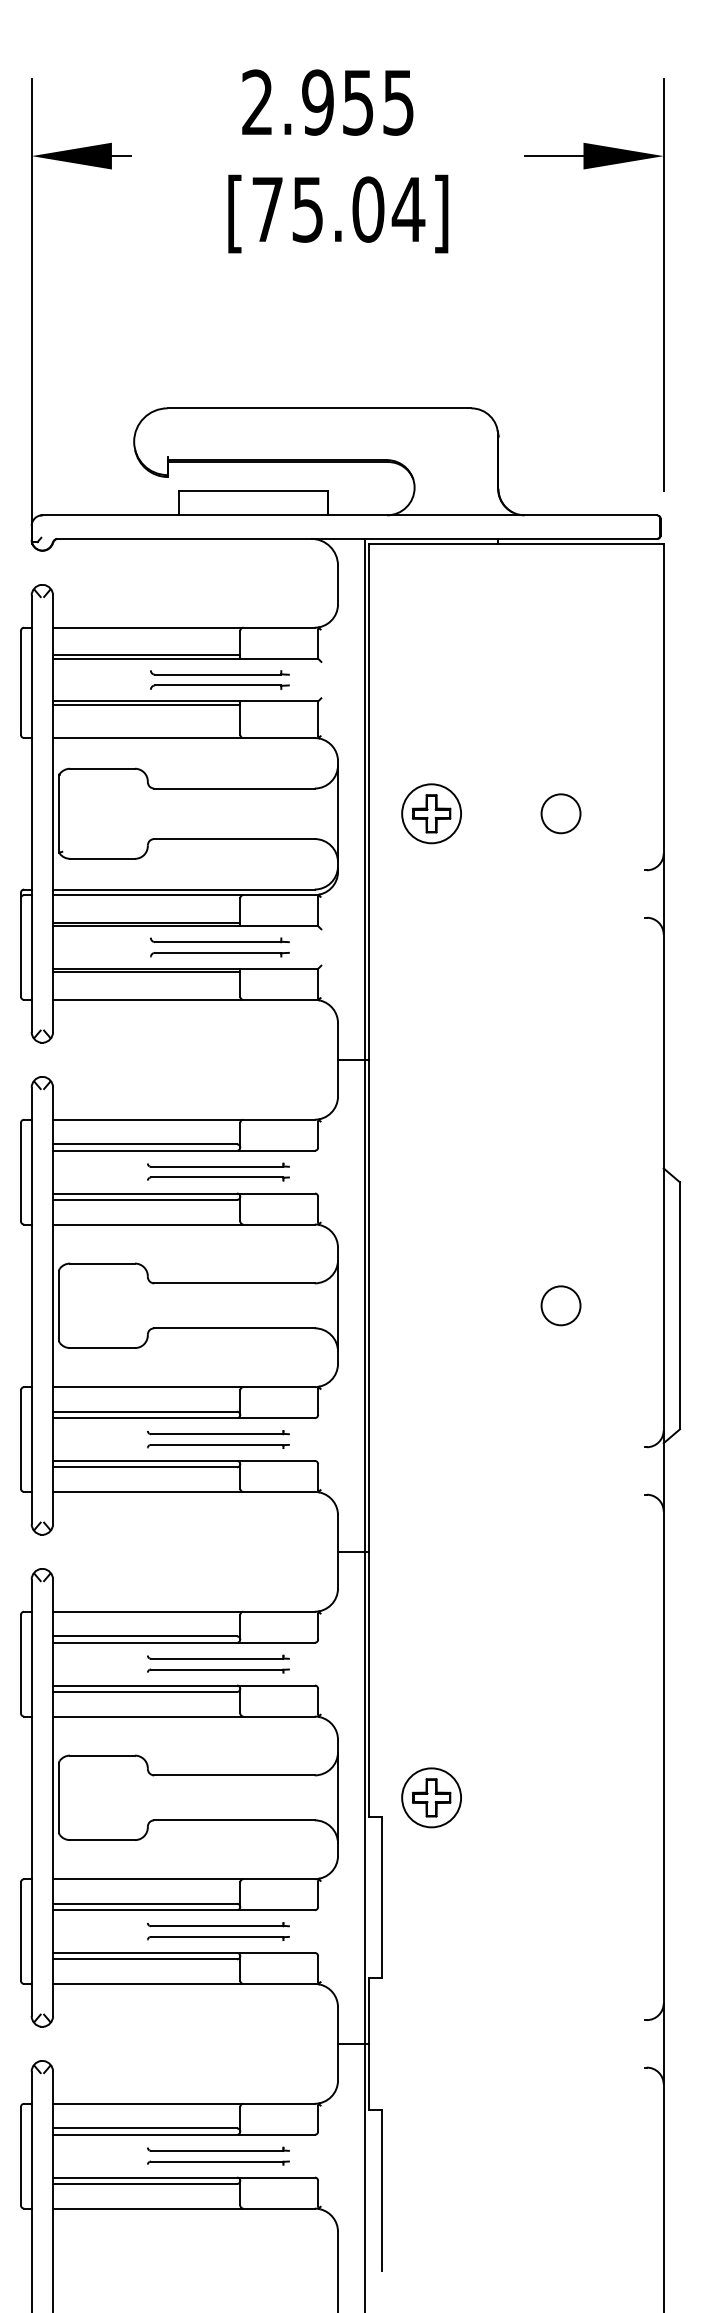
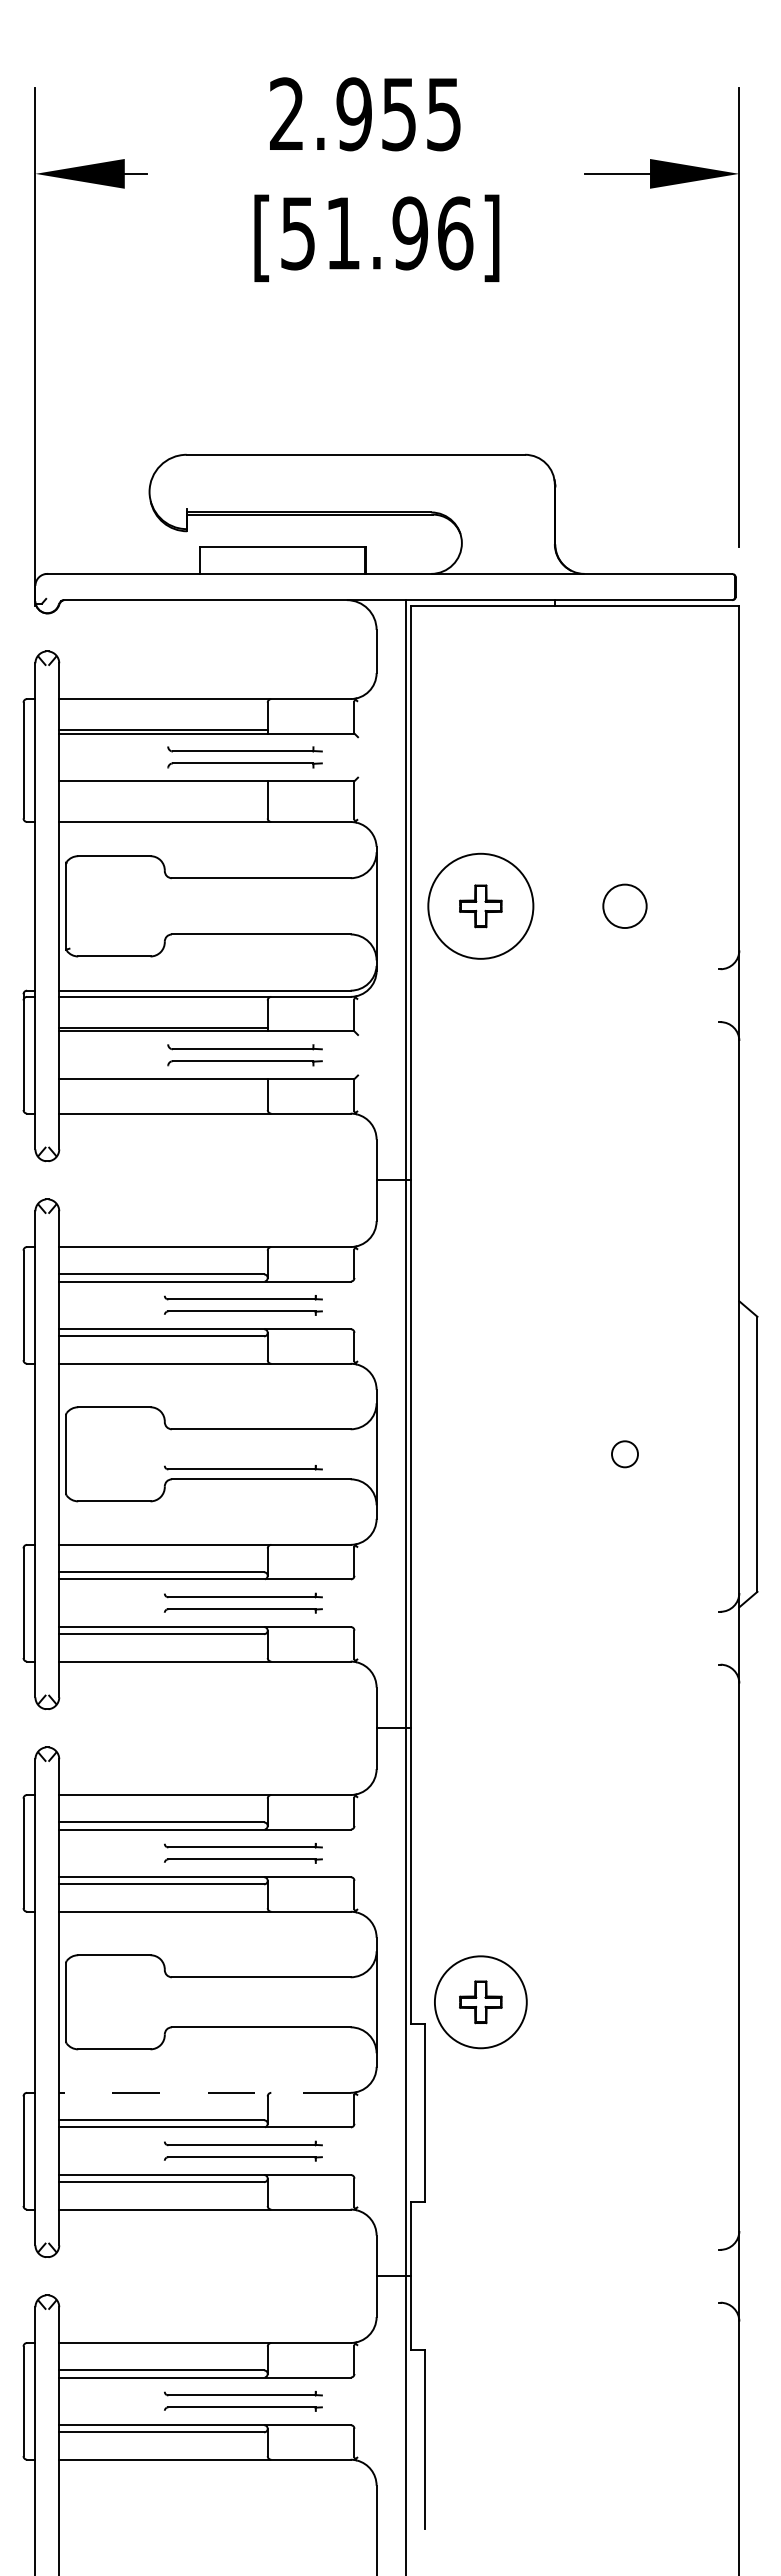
text: (338, 209) -> (377, 233), [75.04] -> [51.96]
line: (146, 705) -> (163, 785), removed
circle: (431, 813) -> (480, 906), size x1.6
line: (146, 971) -> (163, 1082), removed
circle: (560, 1306) -> (624, 1454), size x0.6
part: (218, 1317) -> (243, 1467), added
circle: (431, 1798) -> (480, 2002), size x1.4
line: (183, 1878) -> (204, 2092), solid -> dashed

